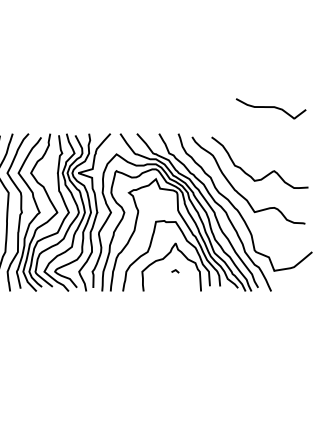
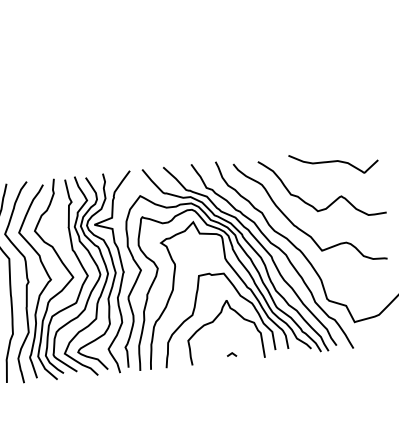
curve: (270, 107) -> (332, 161), moved
line: (175, 271) -> (232, 354), moved

